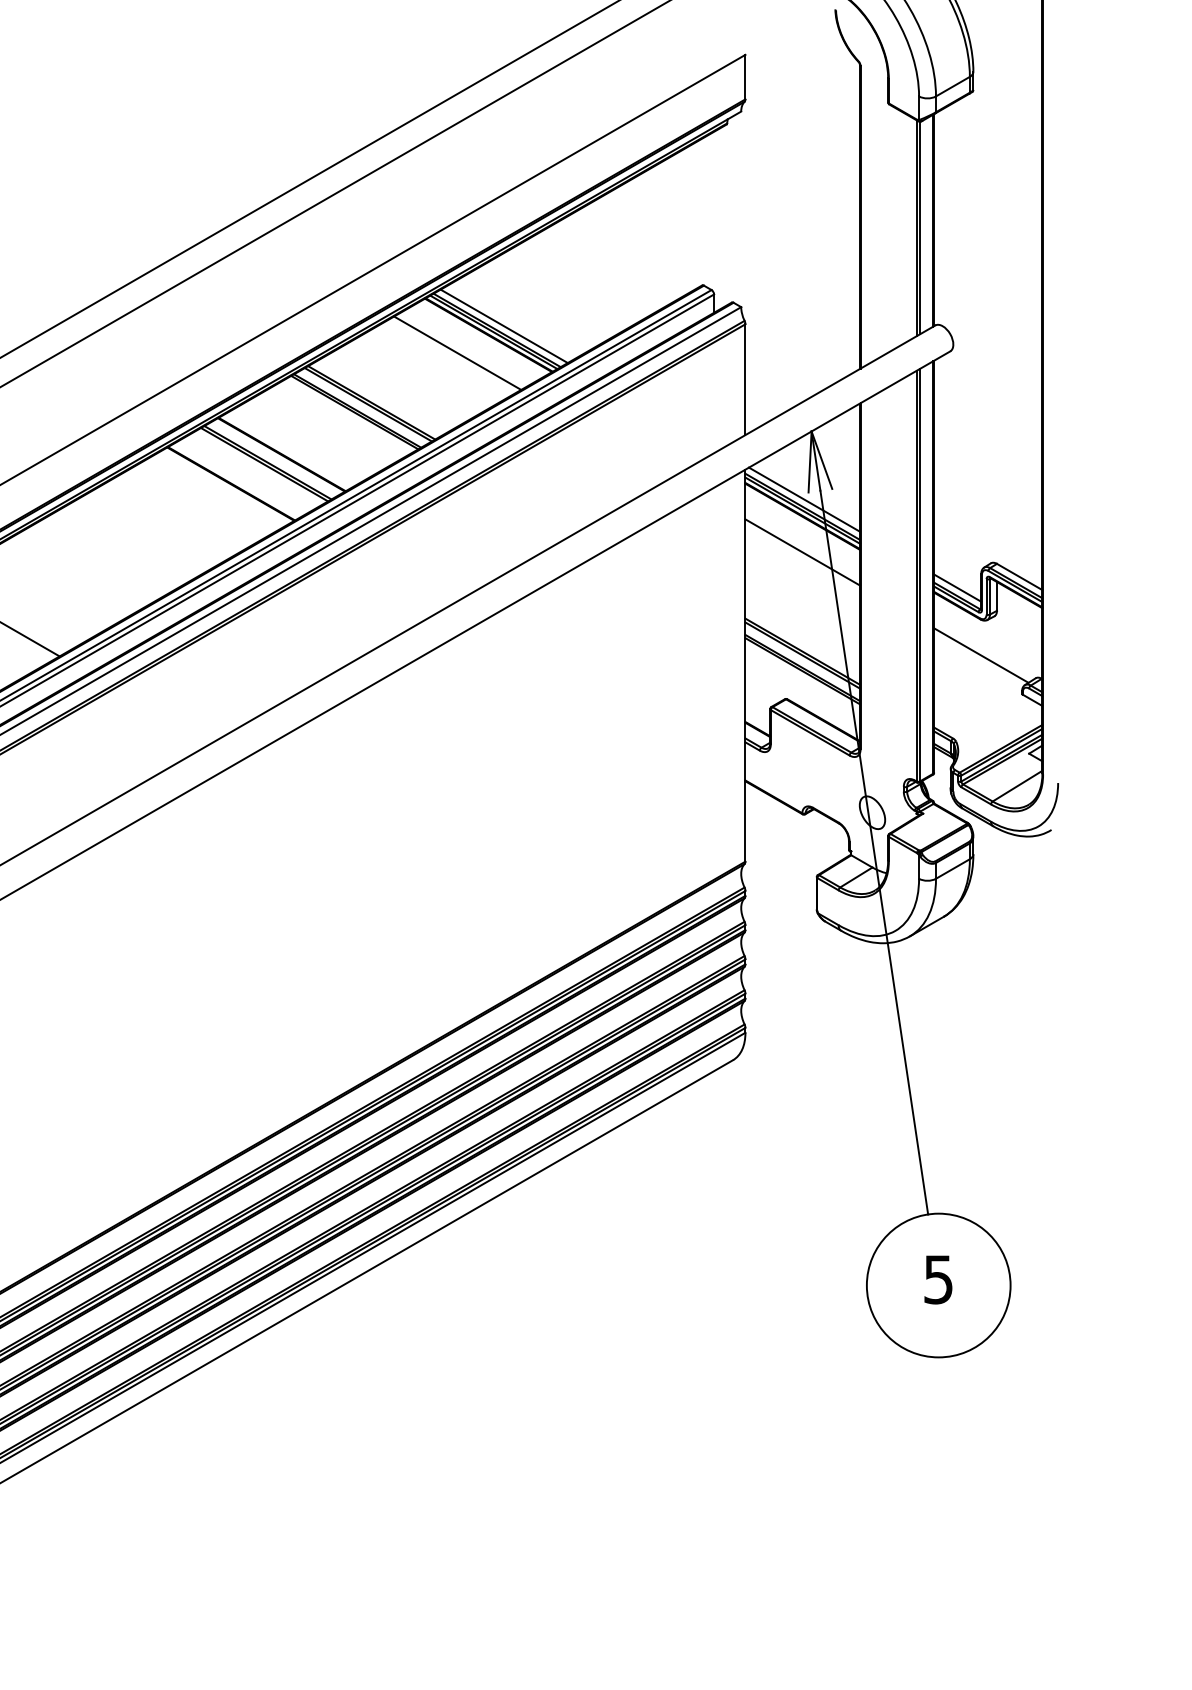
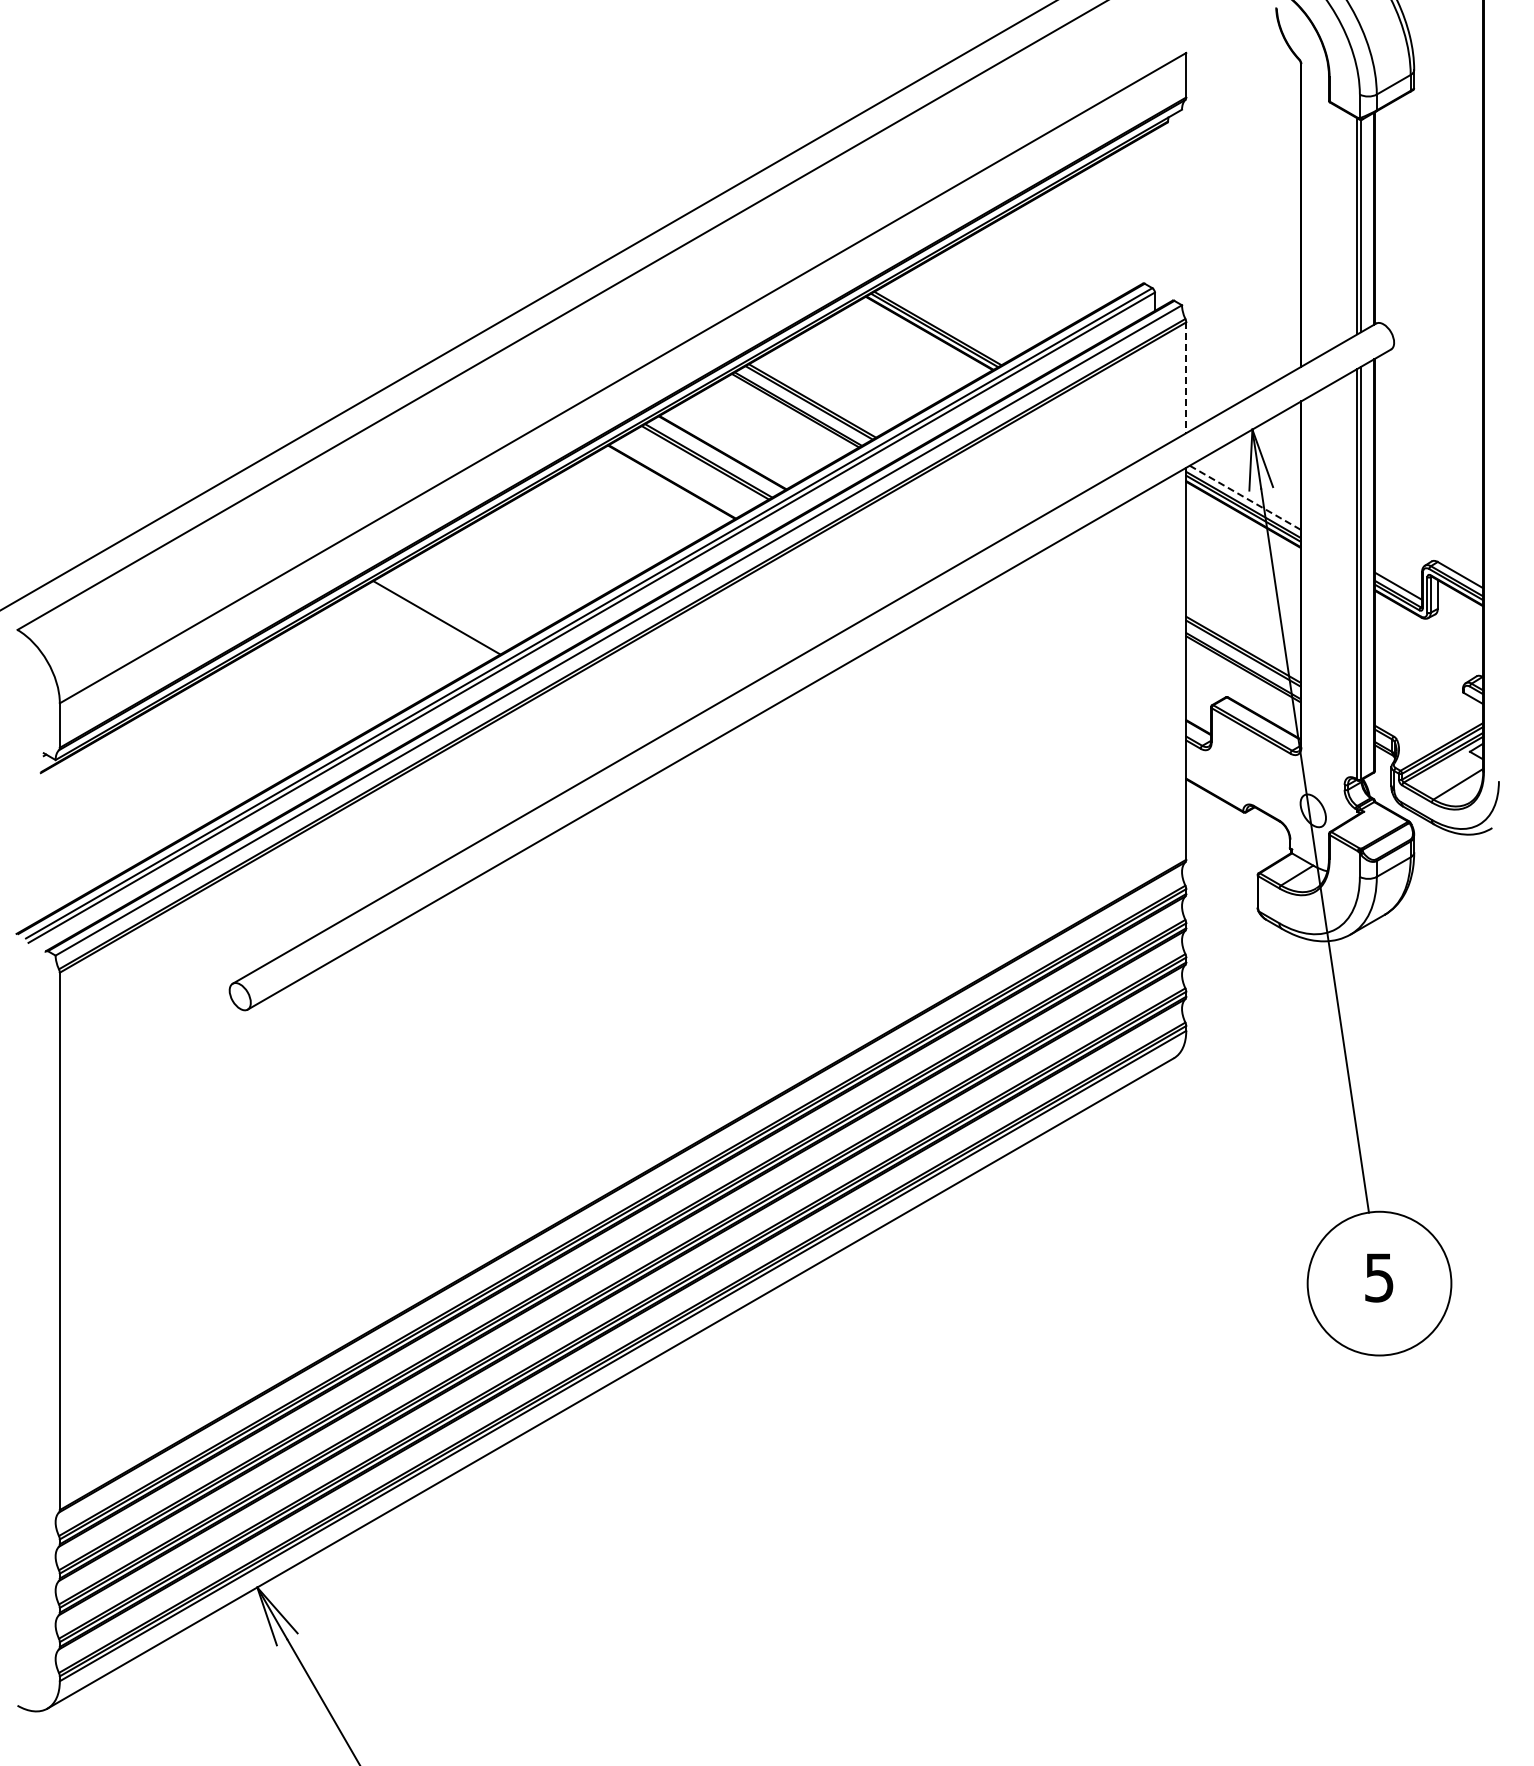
line: (503, 326) -> (944, 324), removed
line: (457, 353) -> (898, 351), removed
line: (745, 380) -> (1186, 378), solid -> dashed
line: (804, 500) -> (1245, 498), solid -> dashed
line: (802, 552) -> (1243, 550), removed
line: (980, 655) -> (1421, 653), removed

